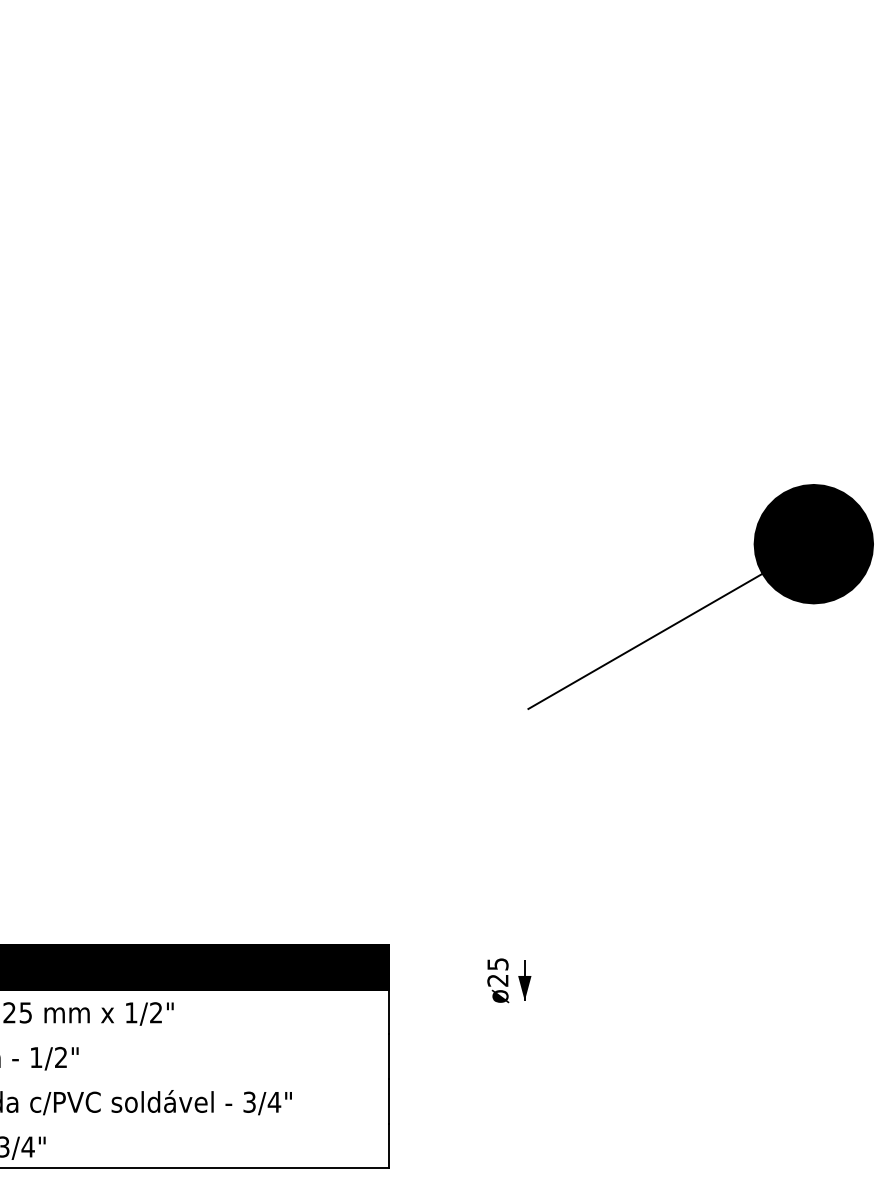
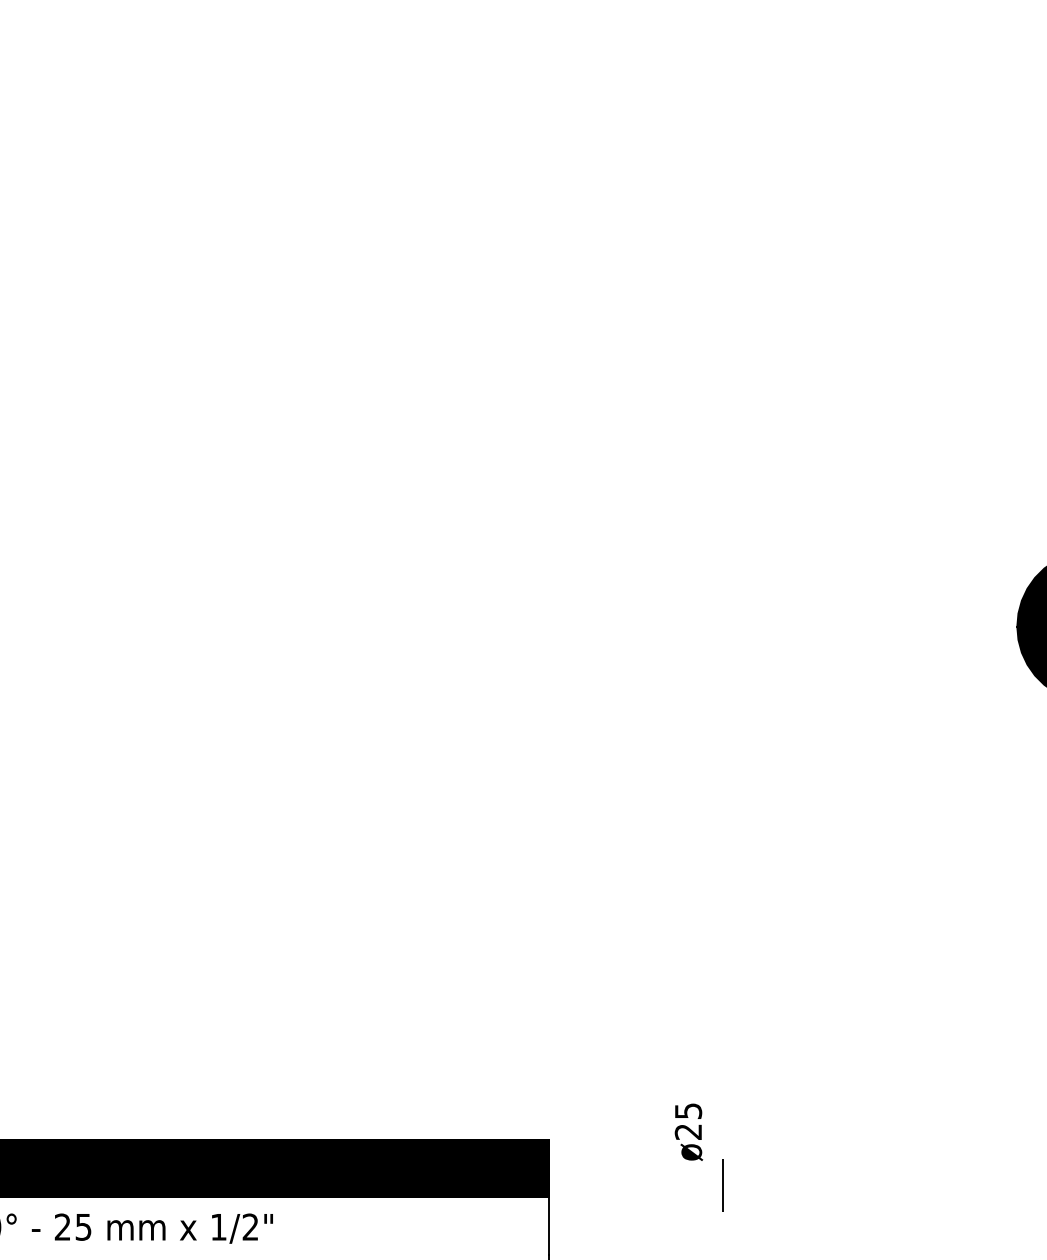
line: (645, 640) -> (877, 750), removed
text: (498, 980) -> (689, 1131), moved
fill: (524, 987) -> (722, 1194), removed

